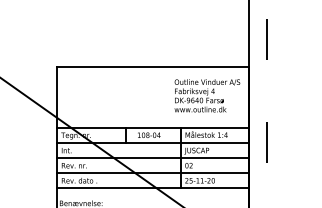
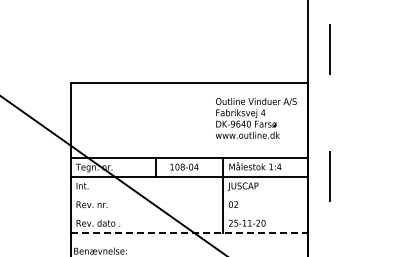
line: (152, 158) -> (188, 195), removed
line: (152, 172) -> (188, 213), removed
line: (153, 188) -> (189, 232), solid -> dashed

